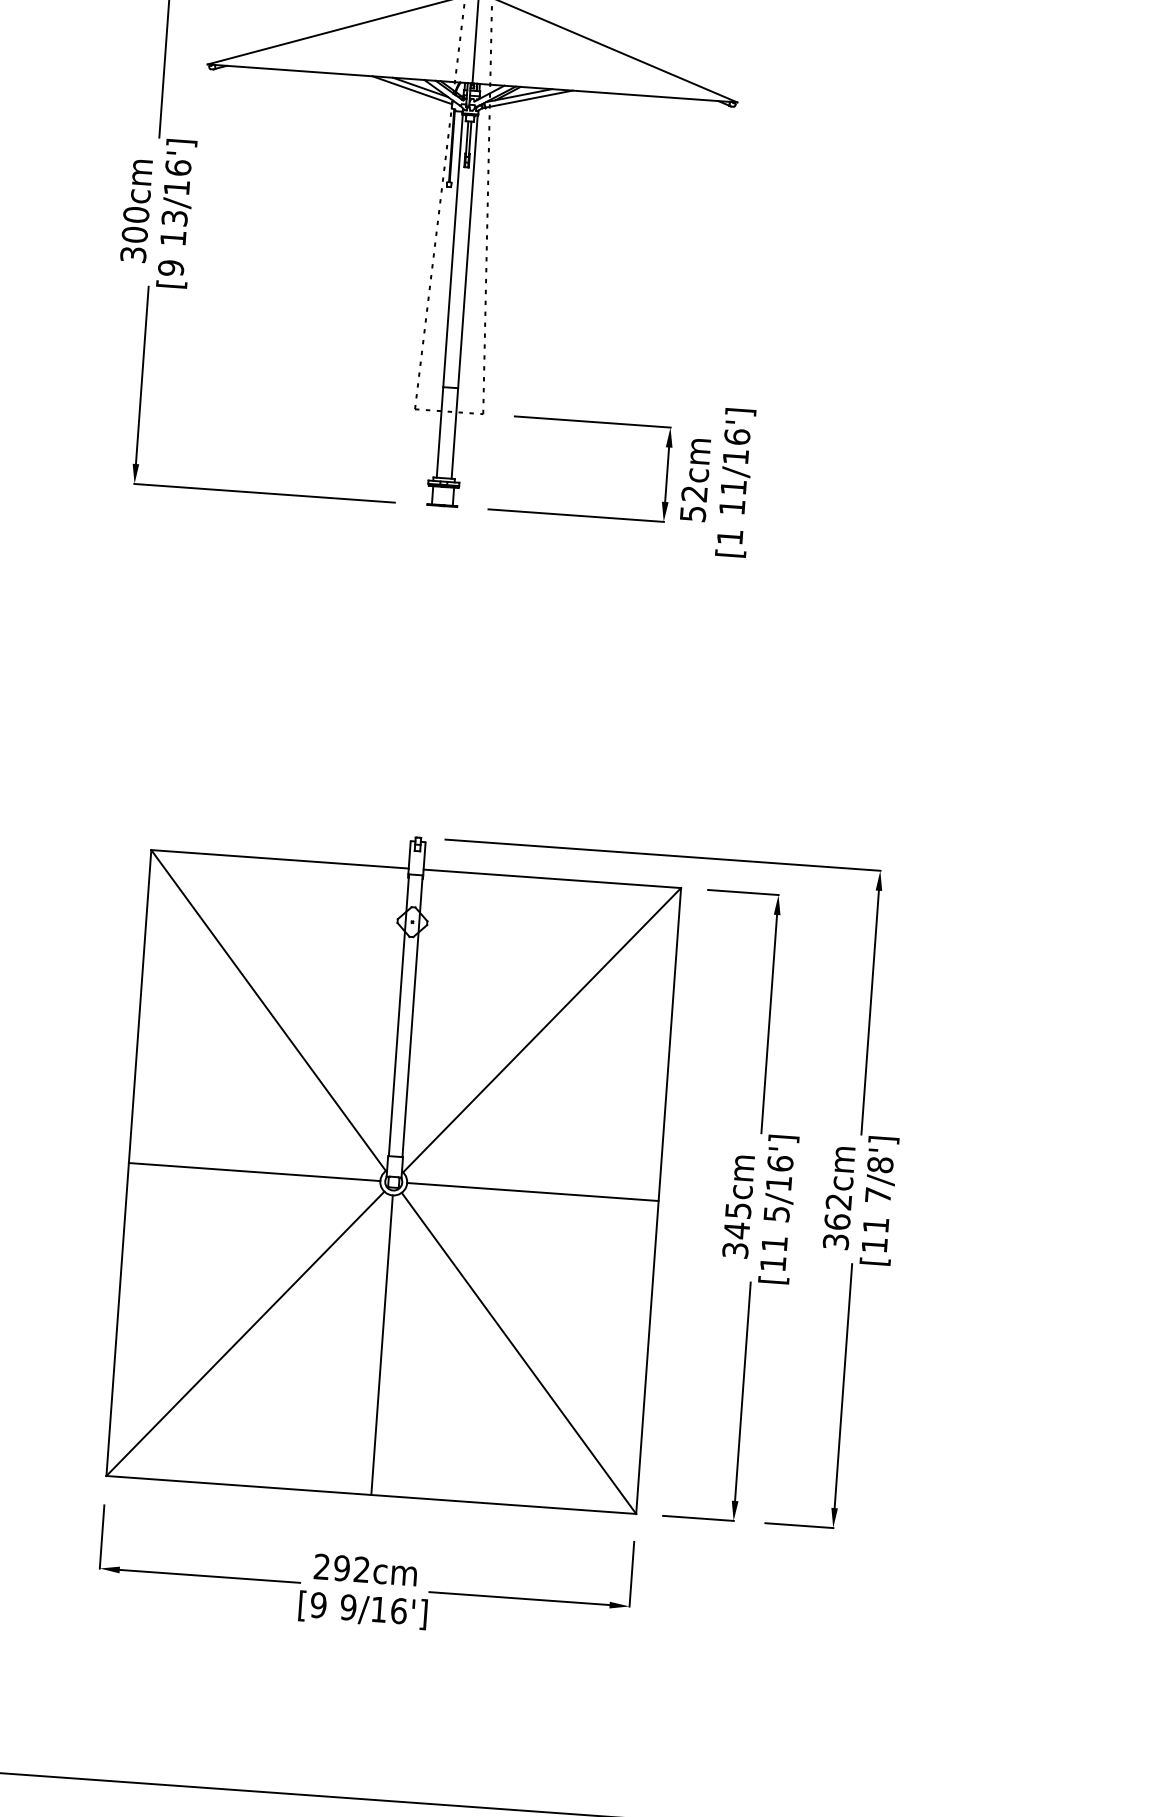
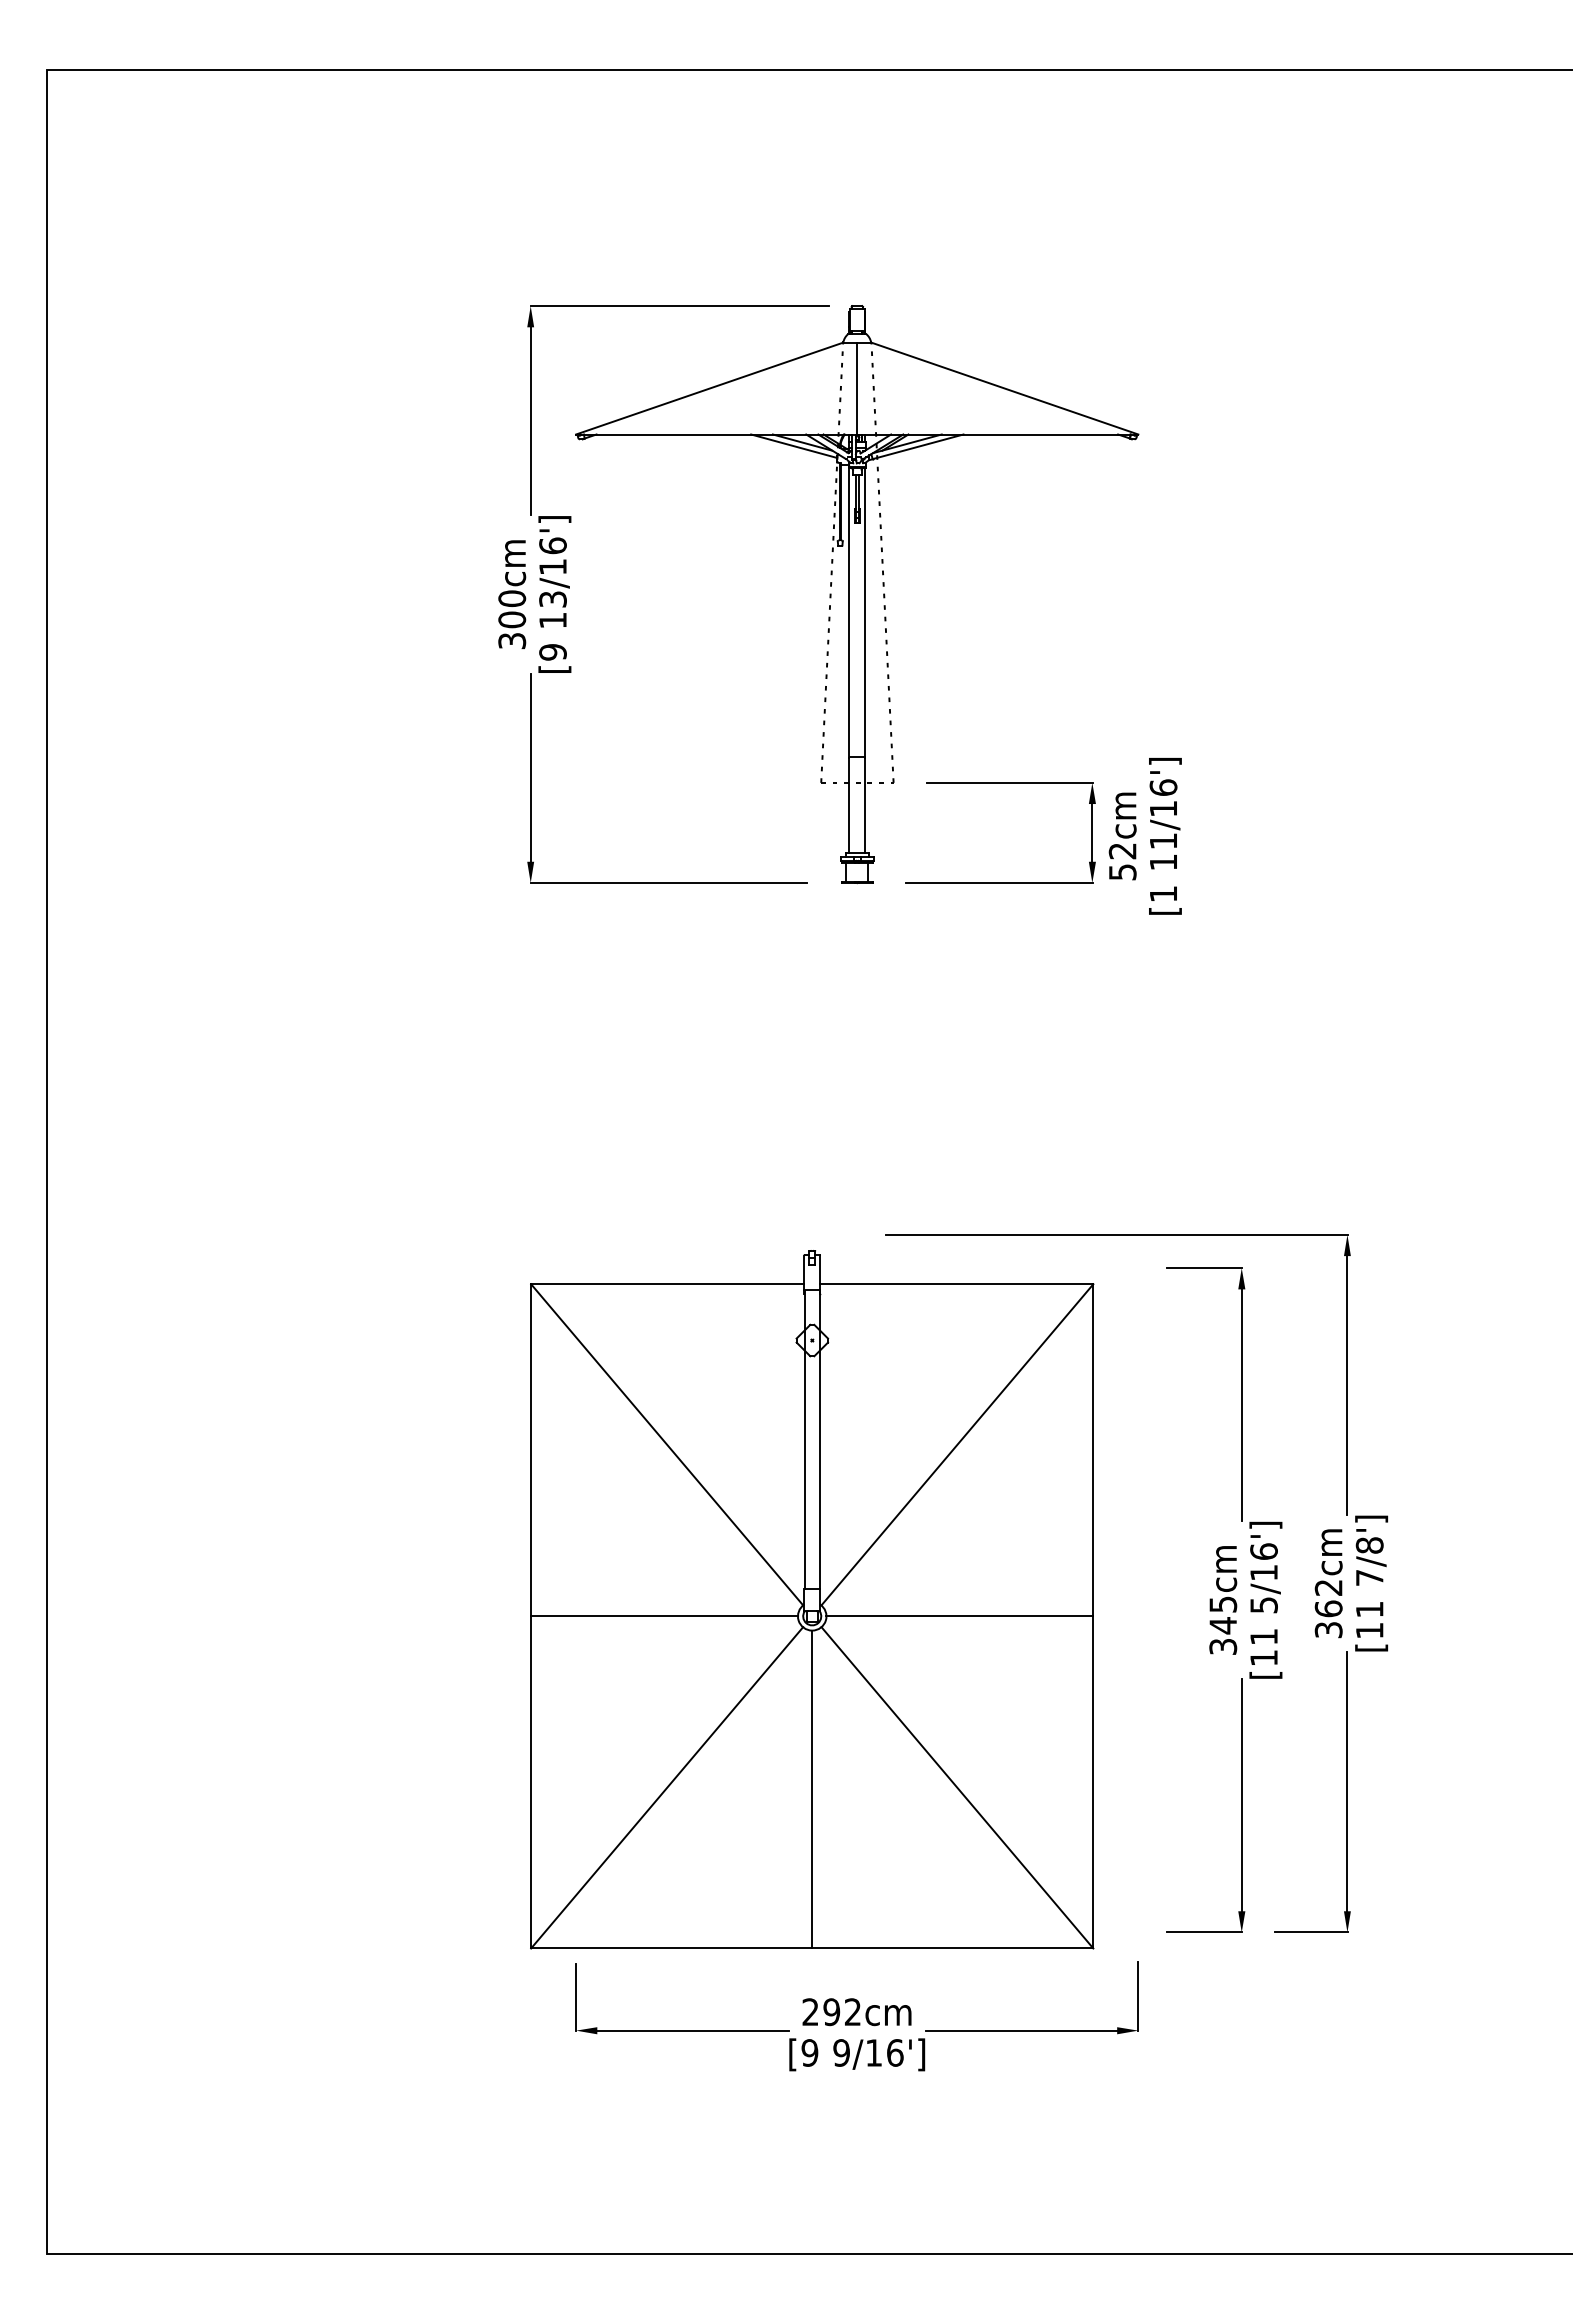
part: (395, 1166) -> (812, 1599), moved

